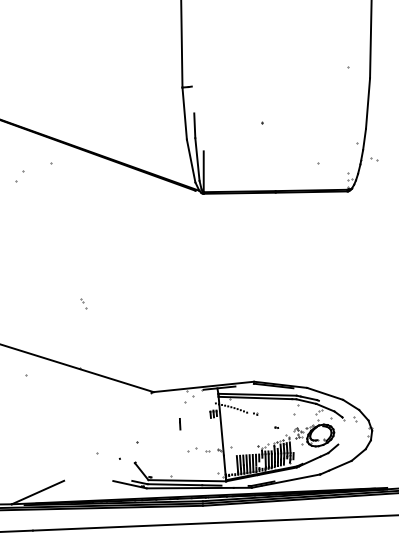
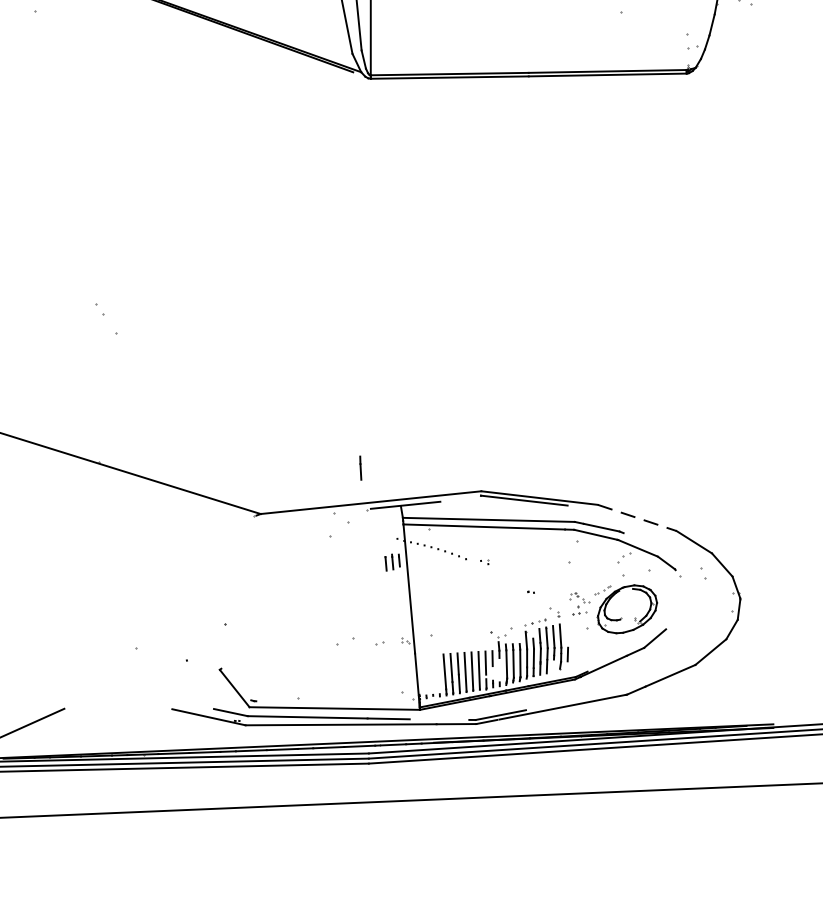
part: (83, 303) -> (106, 319), size x1.6
line: (325, 393) -> (638, 517), solid -> dashed
part: (180, 424) -> (361, 468), moved

